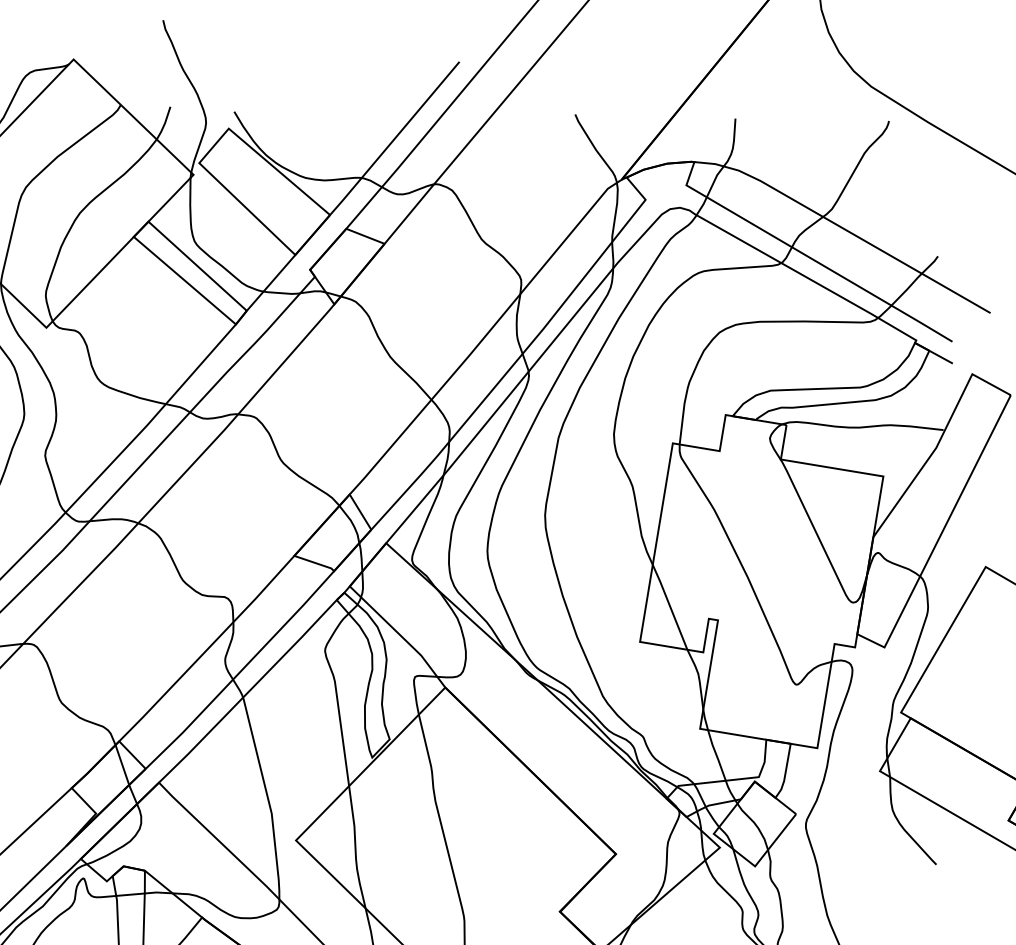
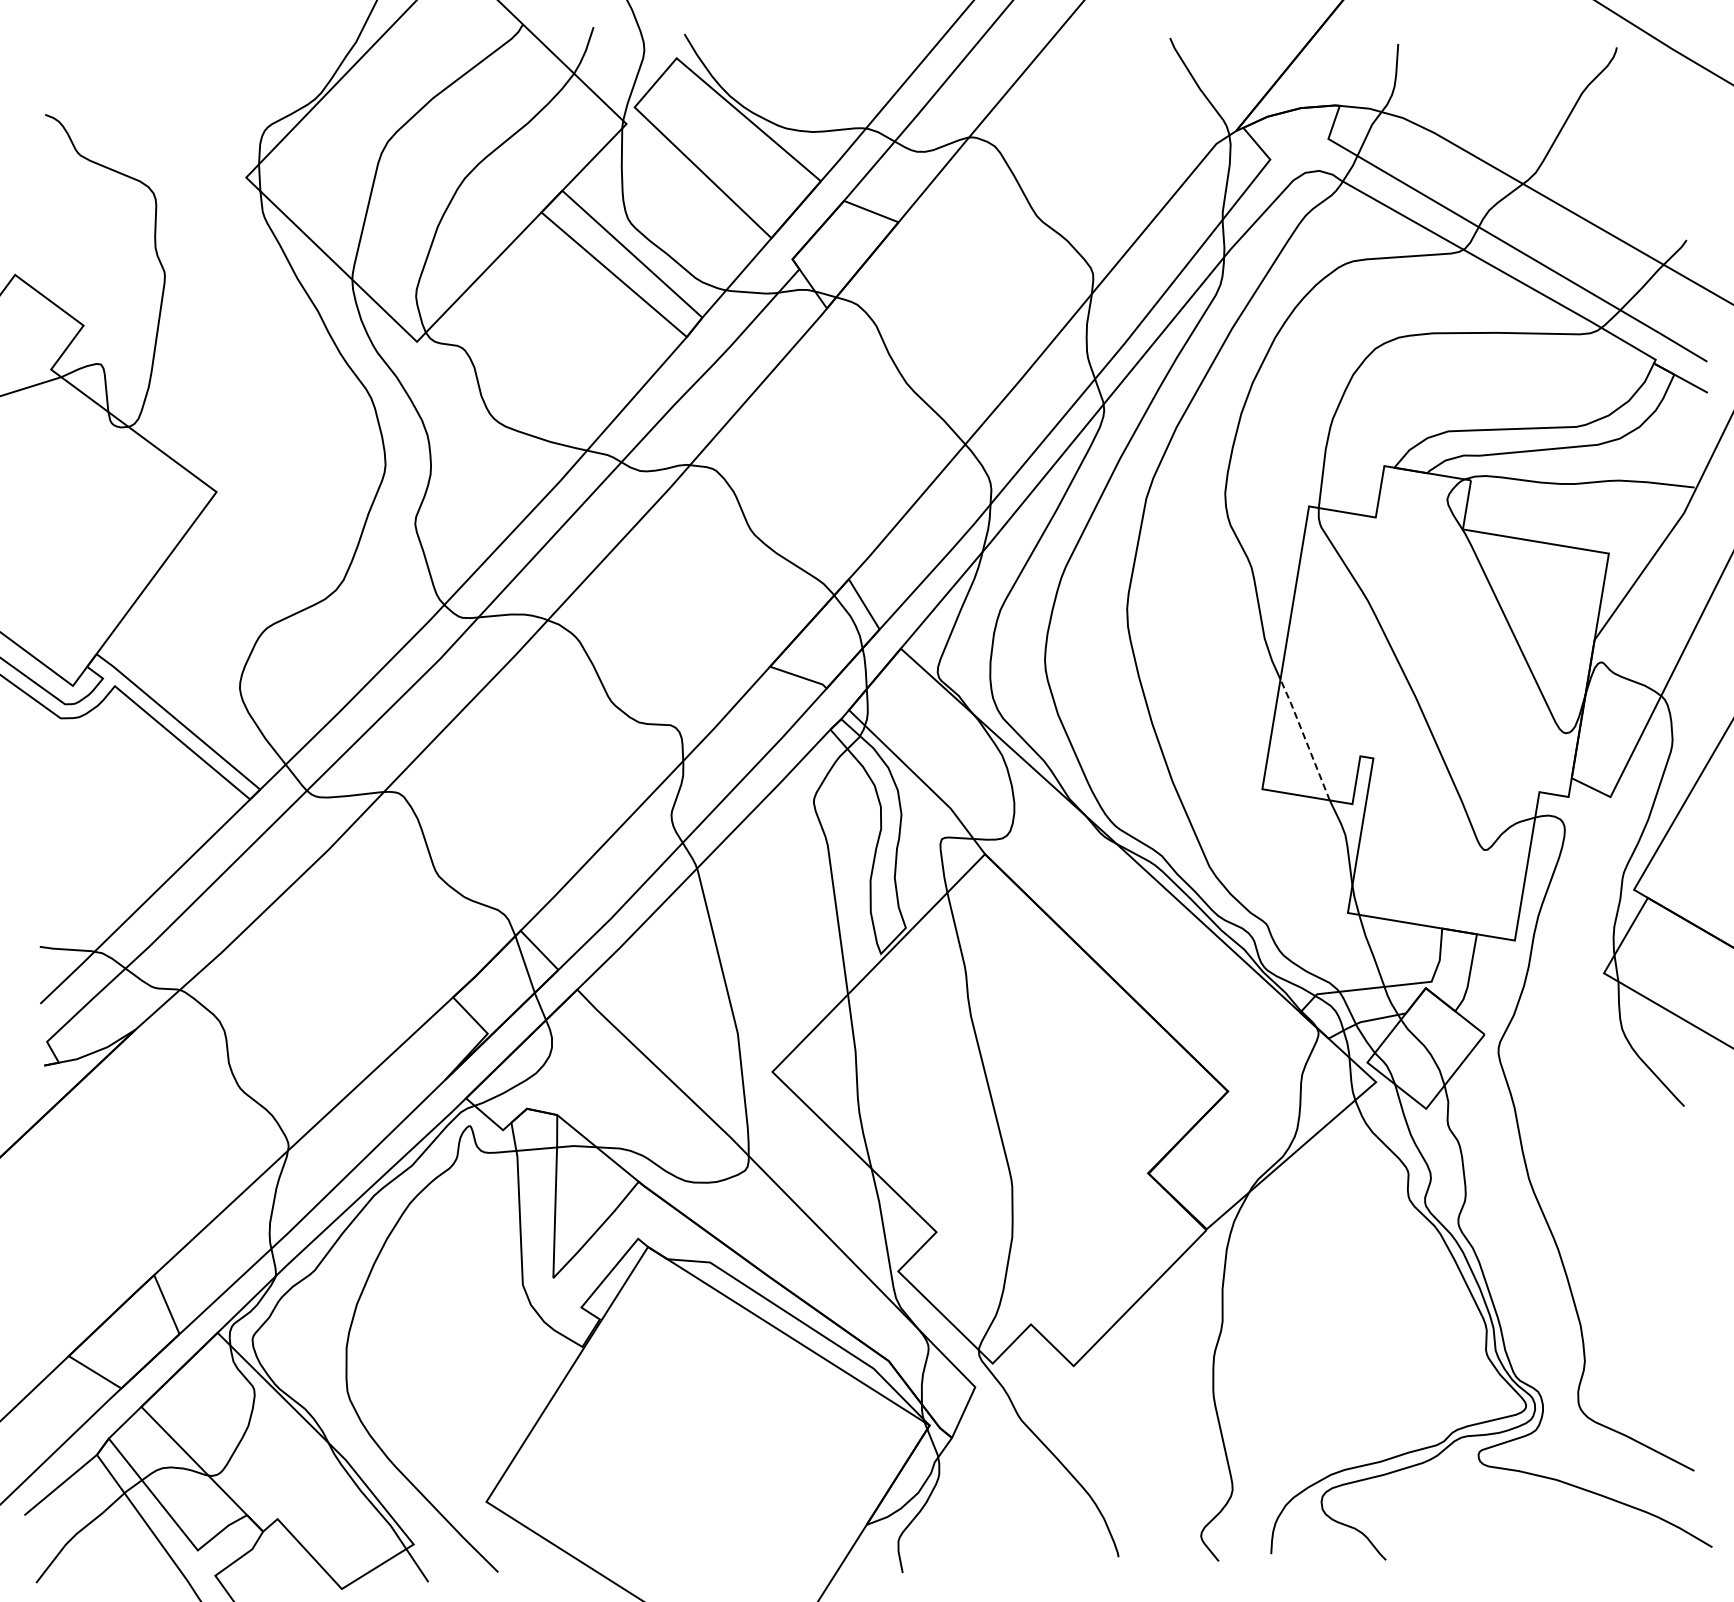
line: (670, 606) -> (1305, 738), solid -> dashed

